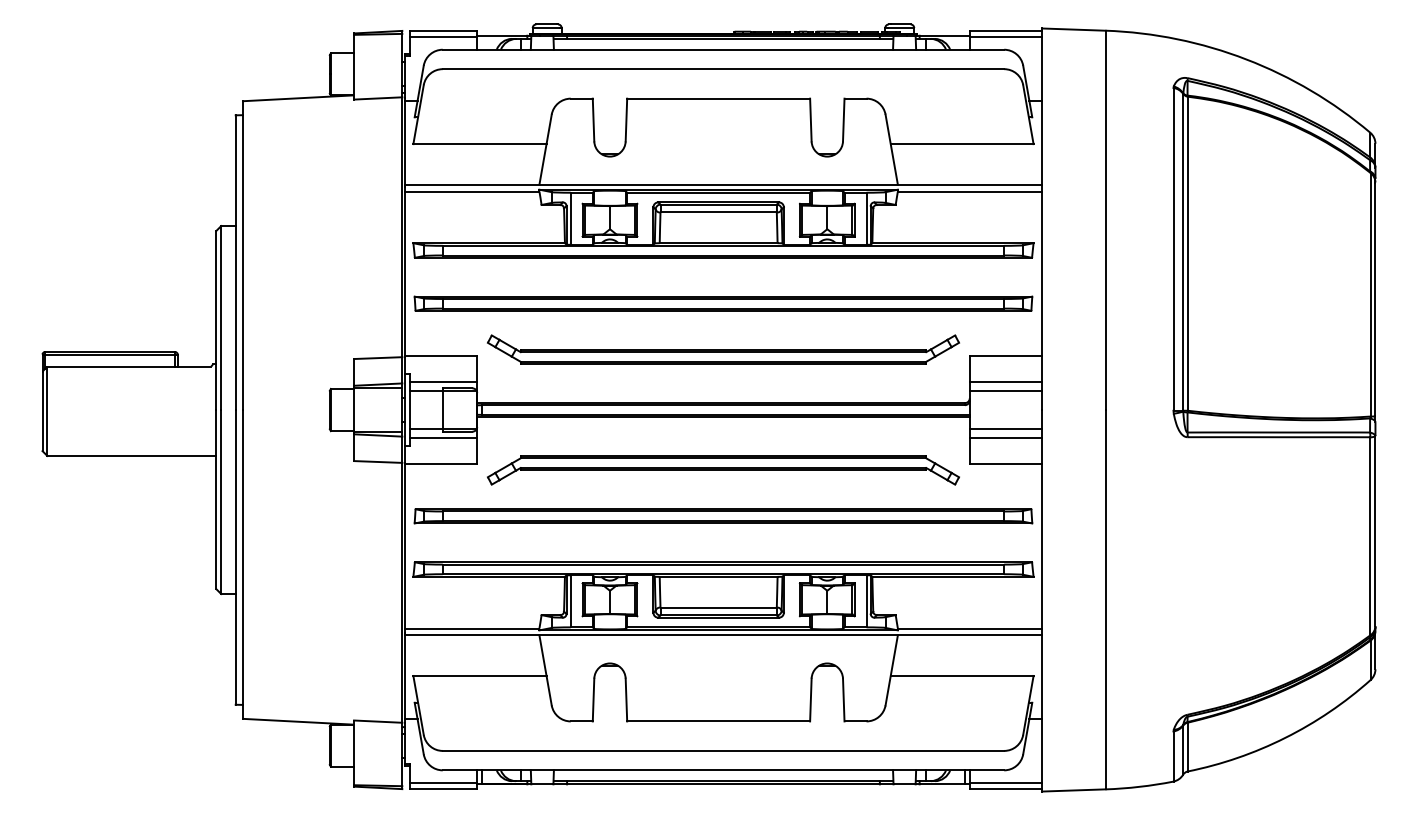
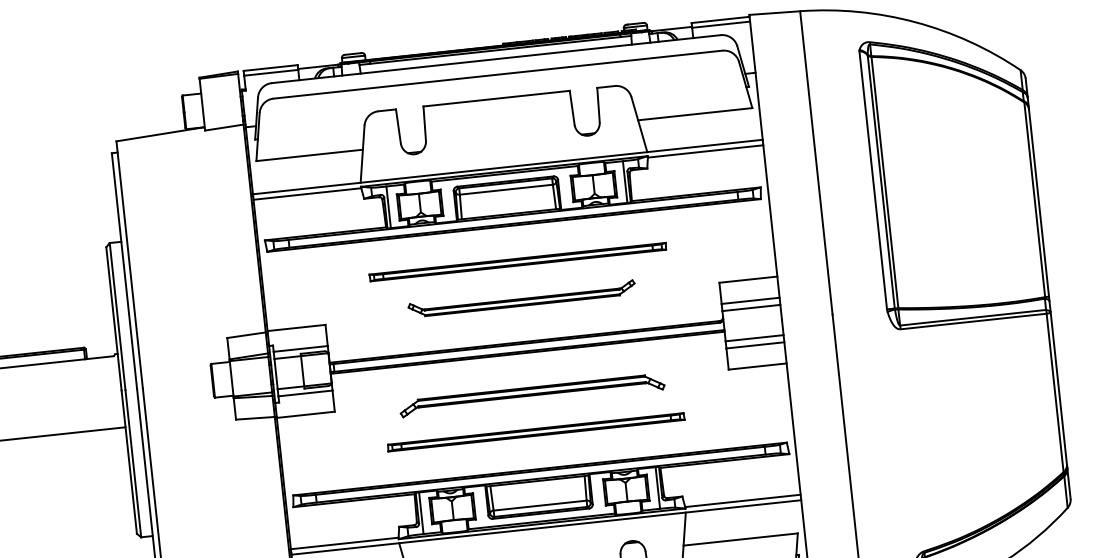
part: (723, 303) -> (518, 262), size x0.6
part: (723, 349) -> (521, 298), size x0.6
part: (723, 470) -> (532, 395), size x0.7
part: (723, 516) -> (536, 432), size x0.6

